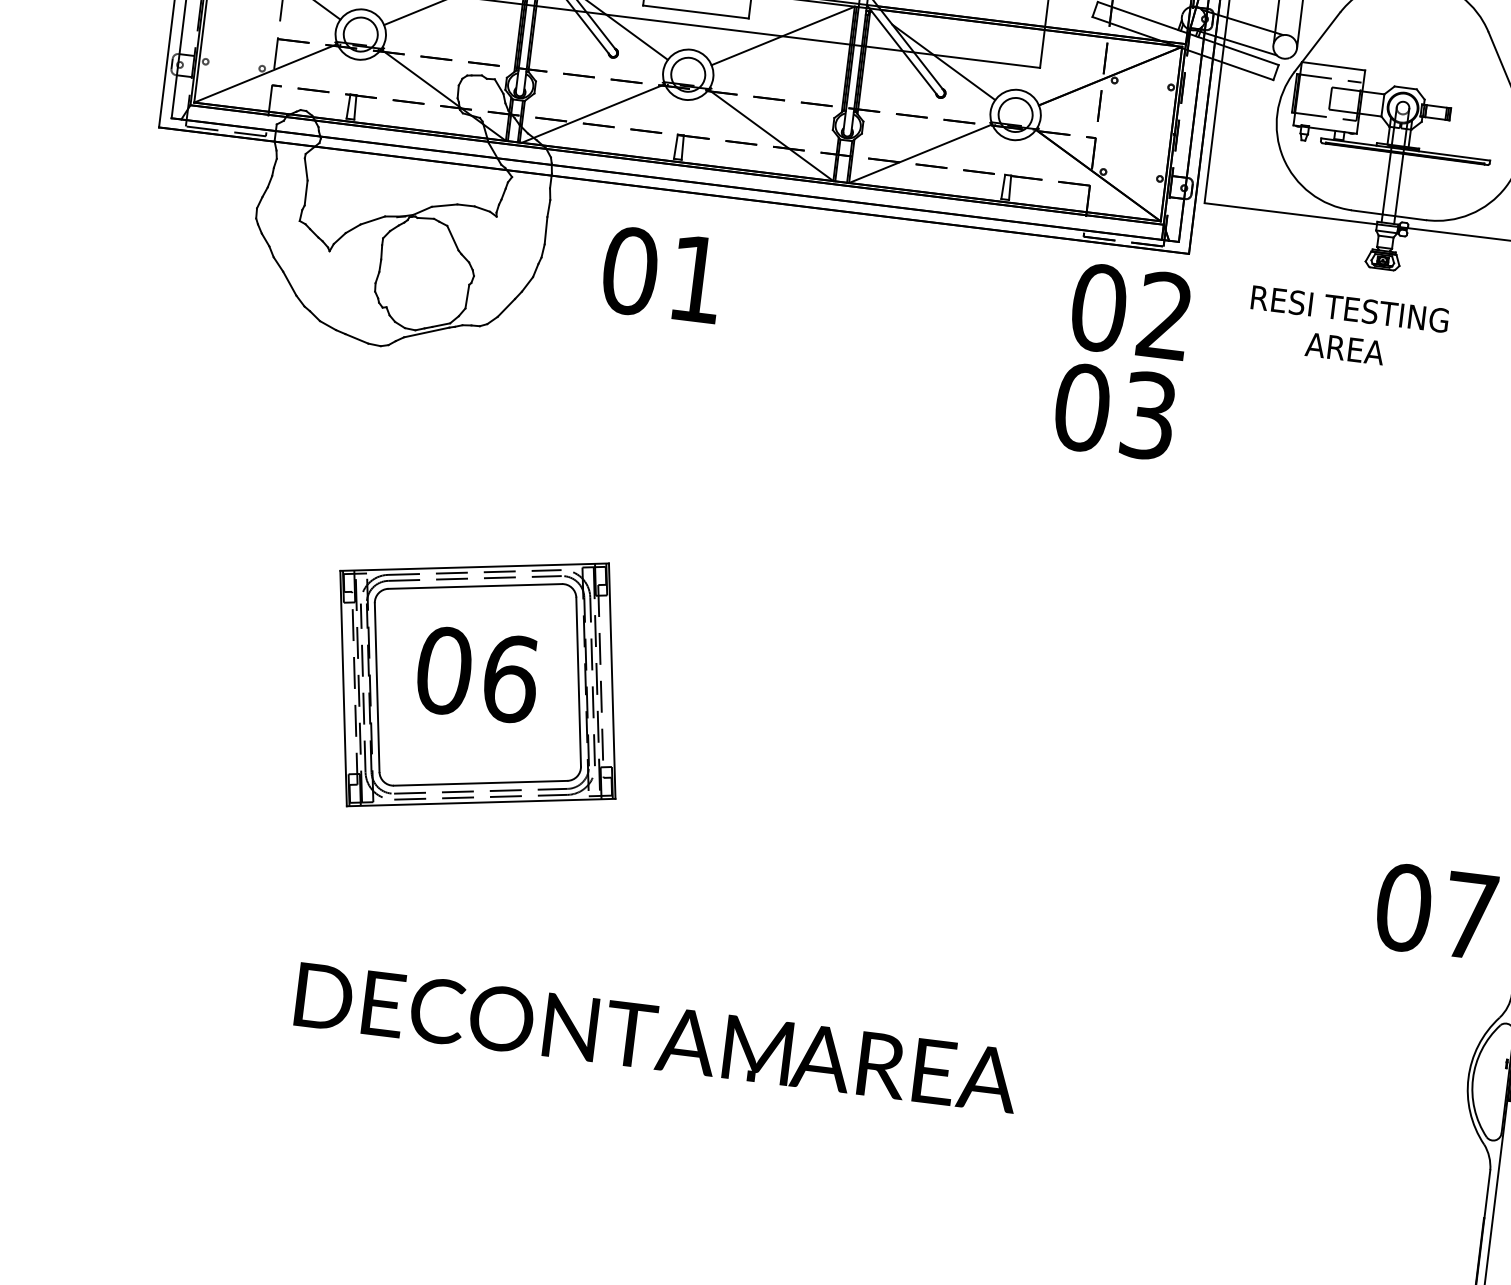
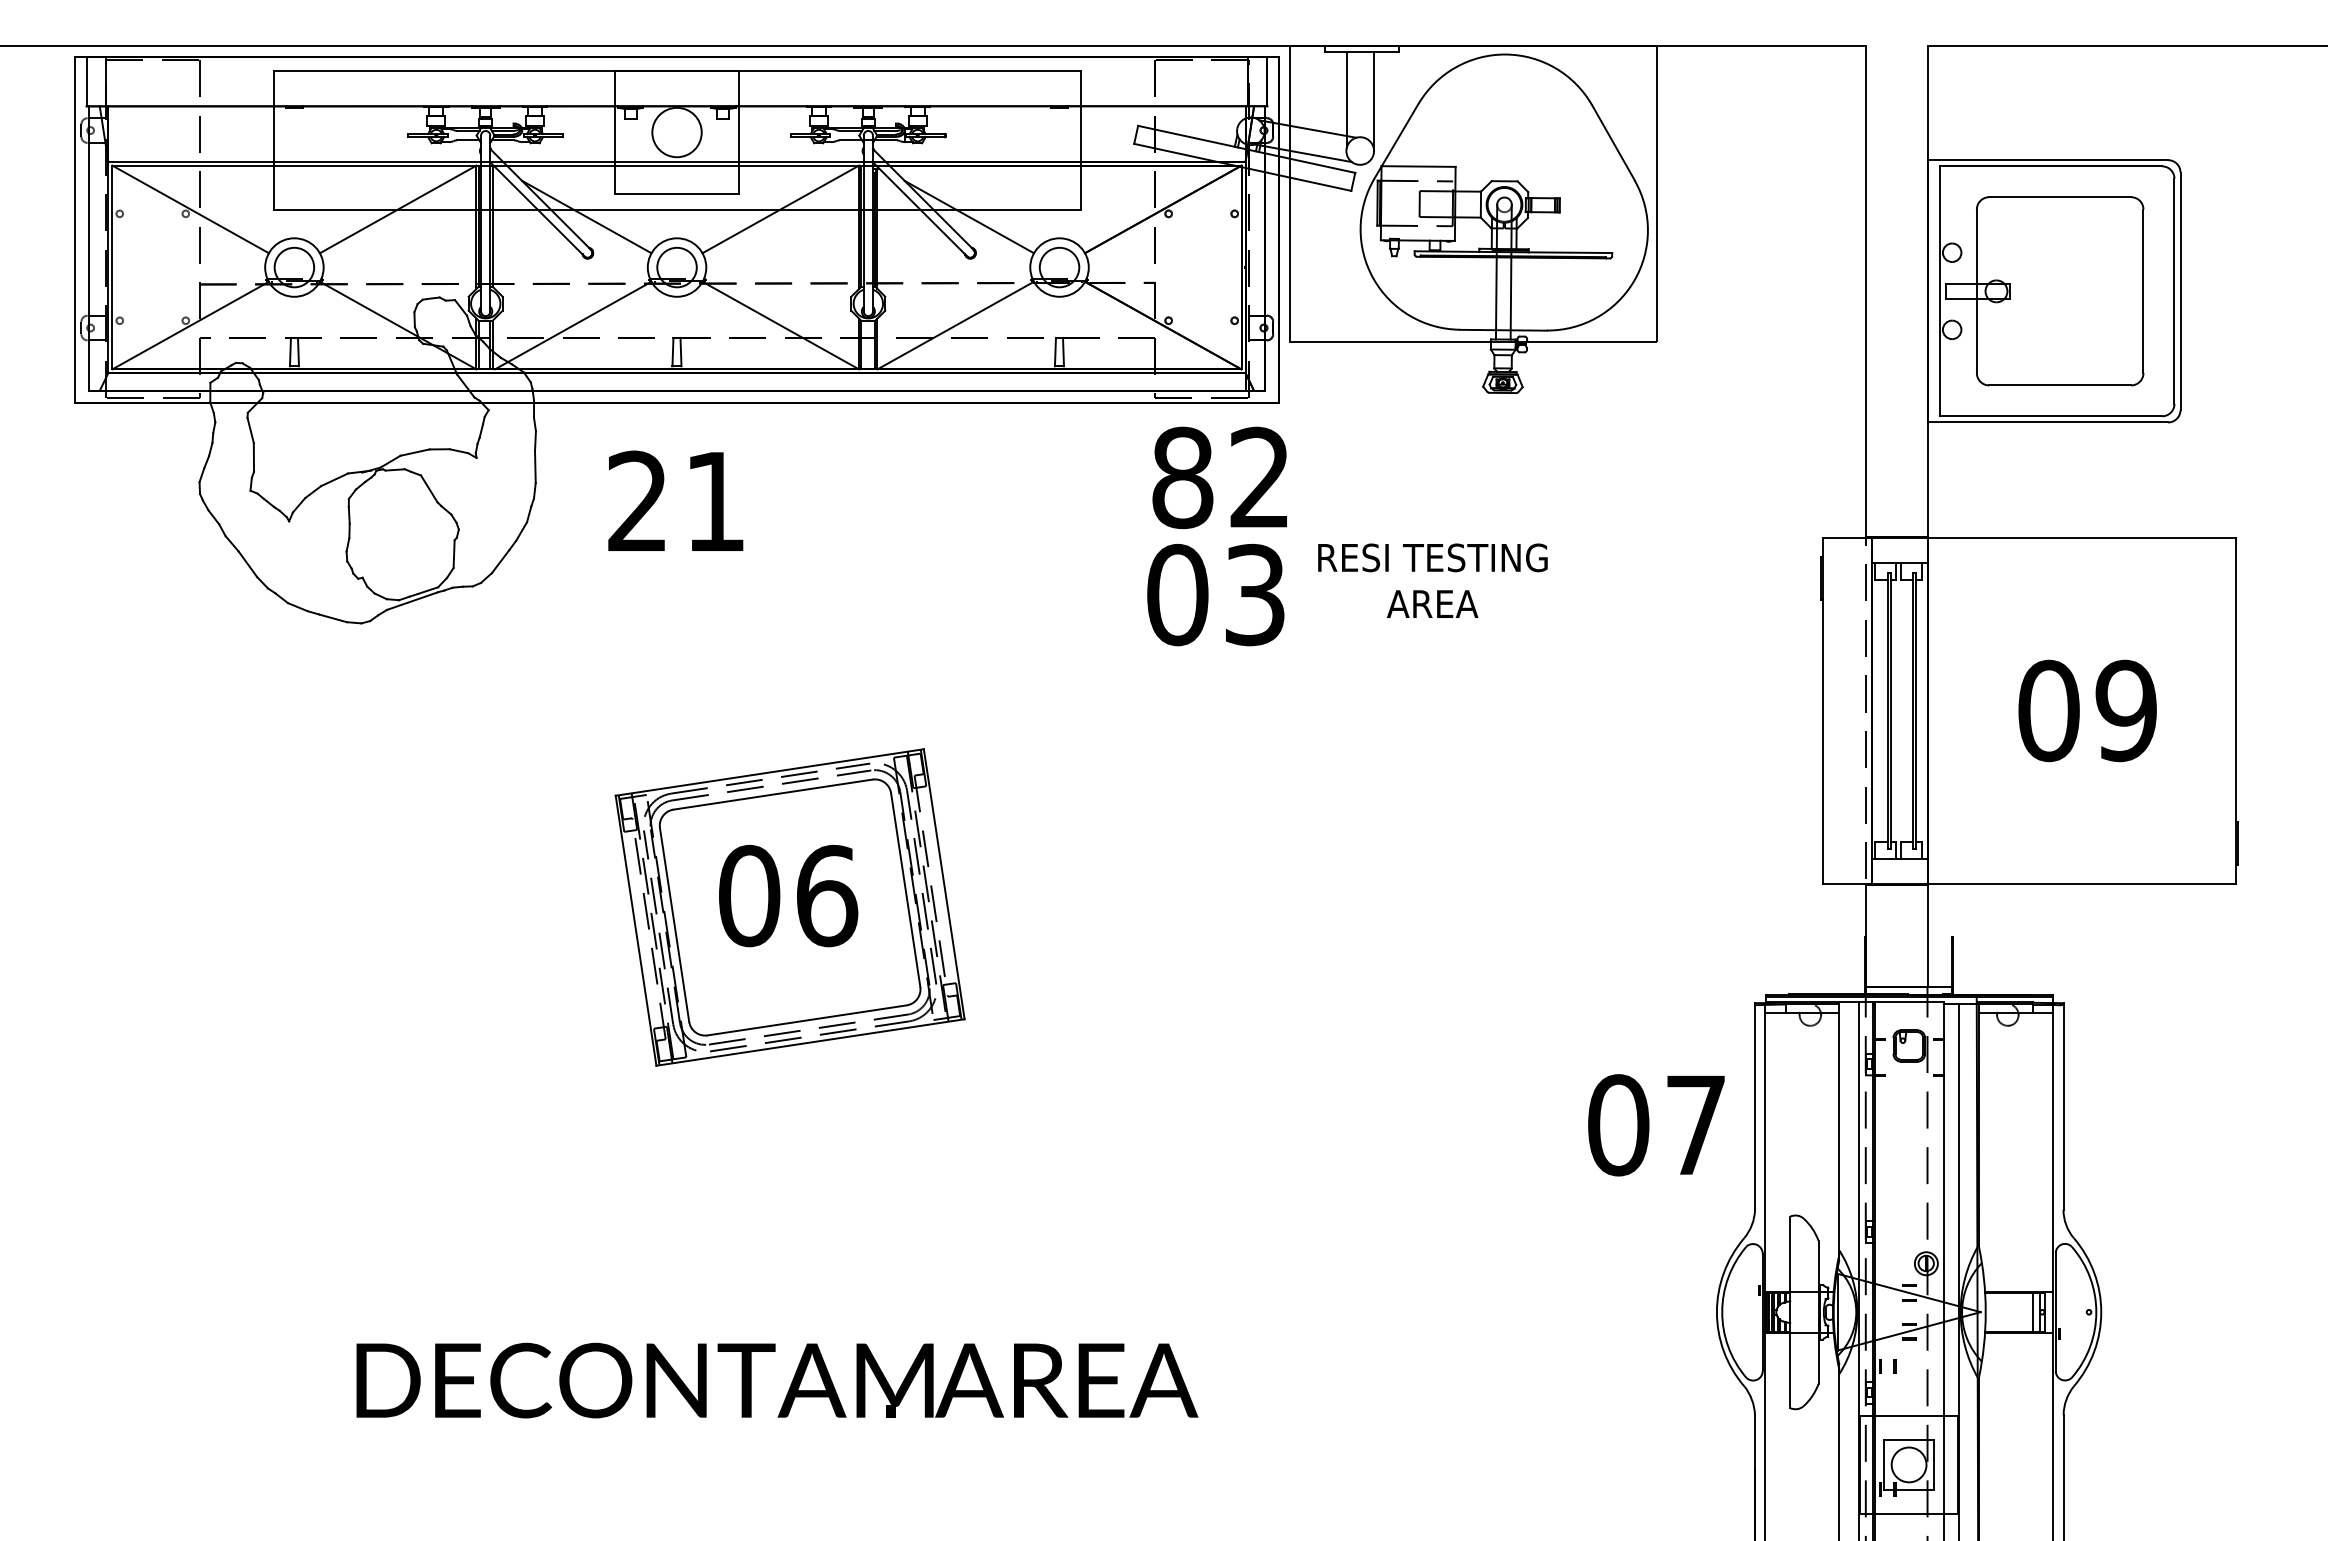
text: (629, 270) -> (637, 501), 01 -> 21
text: (1098, 307) -> (1182, 477), 02 -> 82
text: (1347, 328) -> (1432, 580), moved
part: (477, 684) -> (789, 907), moved

